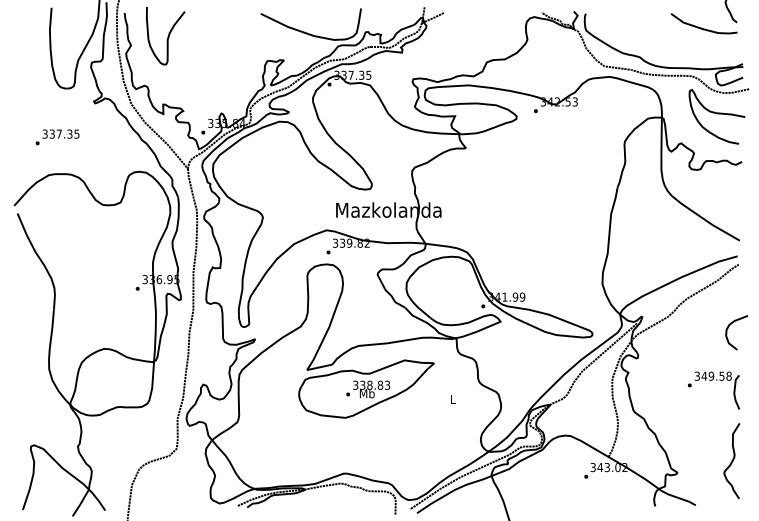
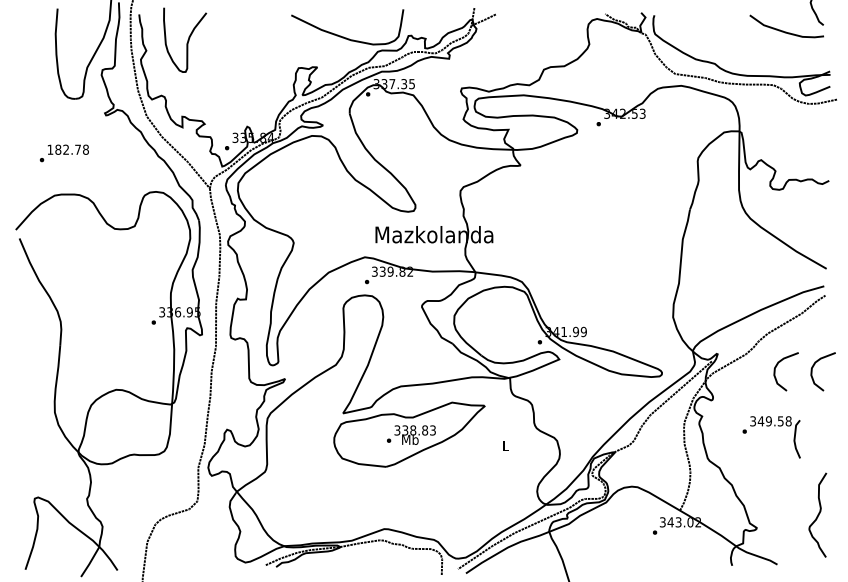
part: (716, 116) -> (800, 130), removed
text: (60, 133) -> (67, 149), 337.35 -> 182.78
curve: (694, 328) -> (776, 367), added
part: (711, 380) -> (769, 426), moved

